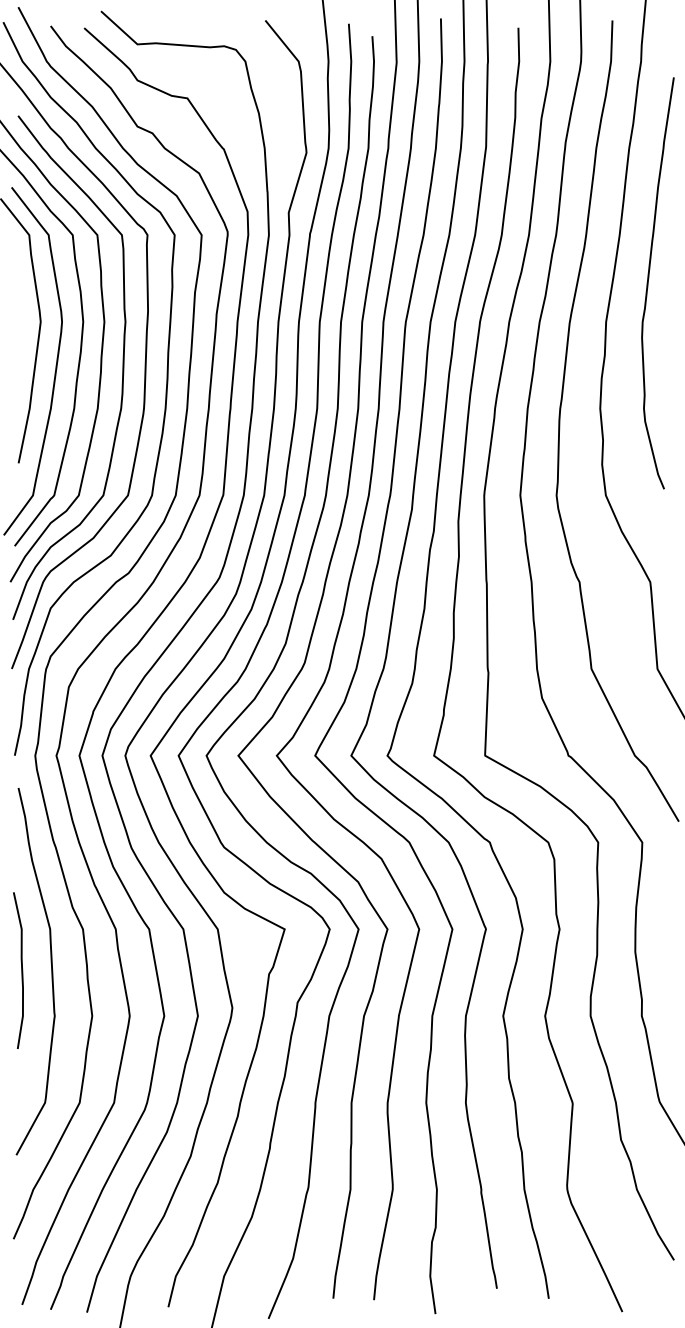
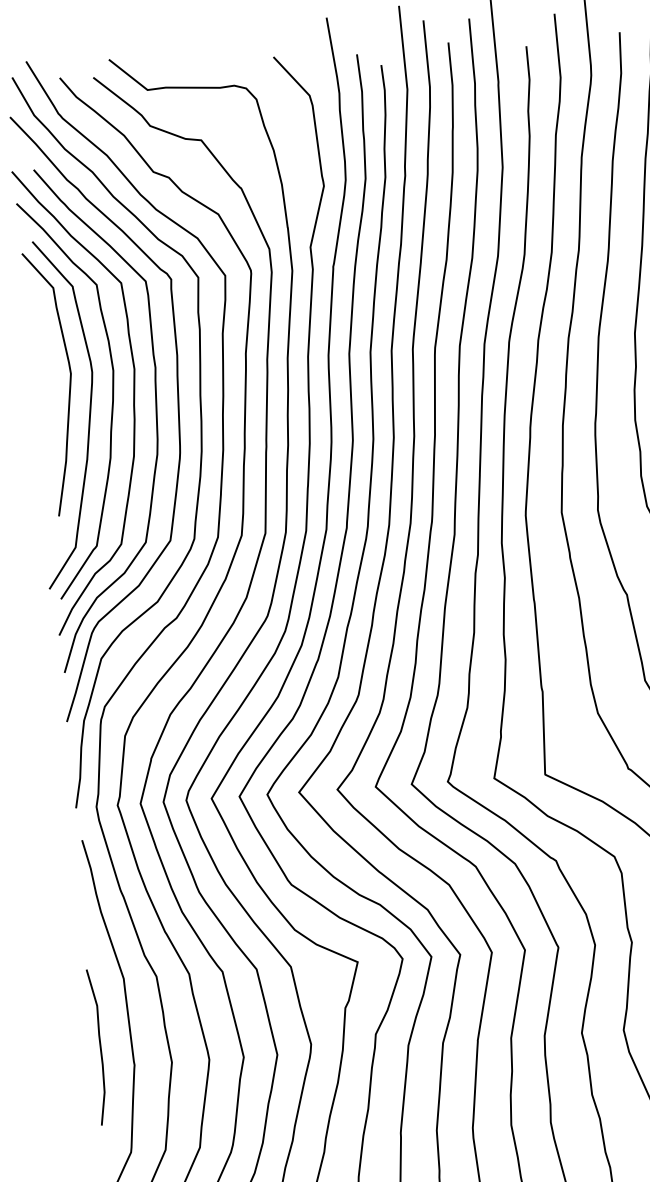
curve: (21, 970) -> (99, 1047), moved

